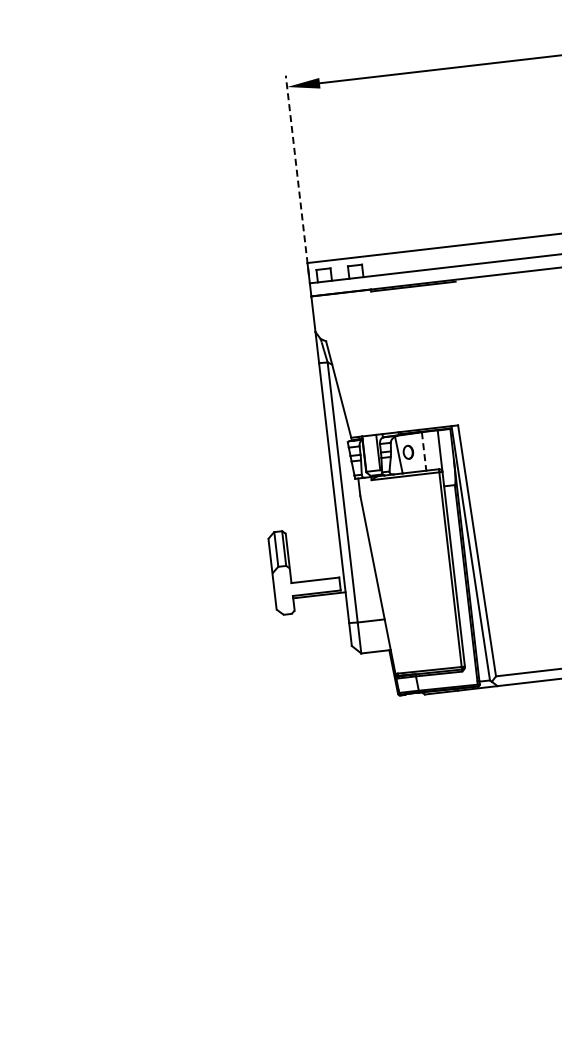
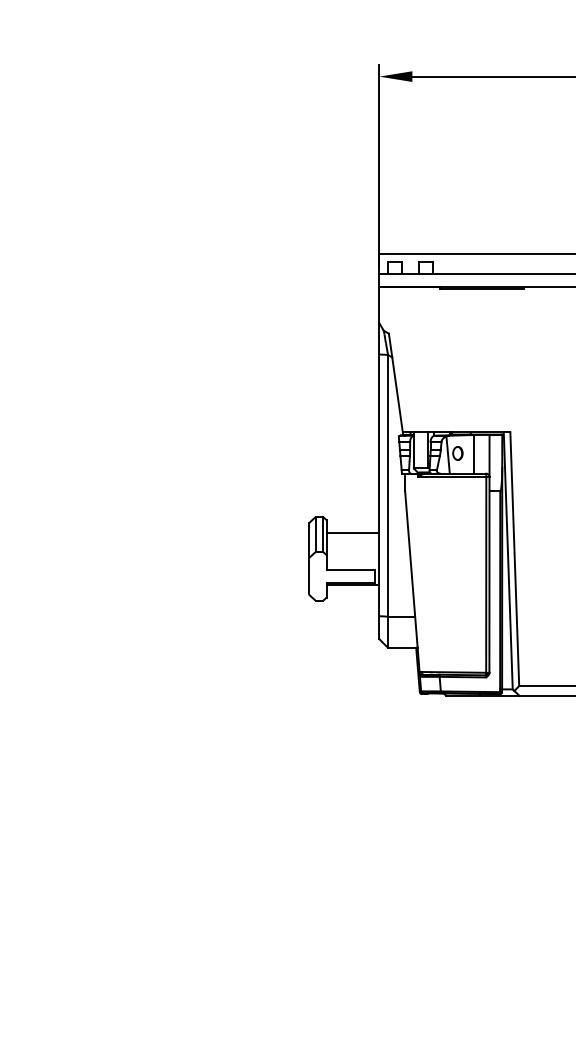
line: (297, 174) -> (379, 164), dashed -> solid
line: (424, 451) -> (473, 454), dashed -> solid
line: (312, 542) -> (352, 532), added

